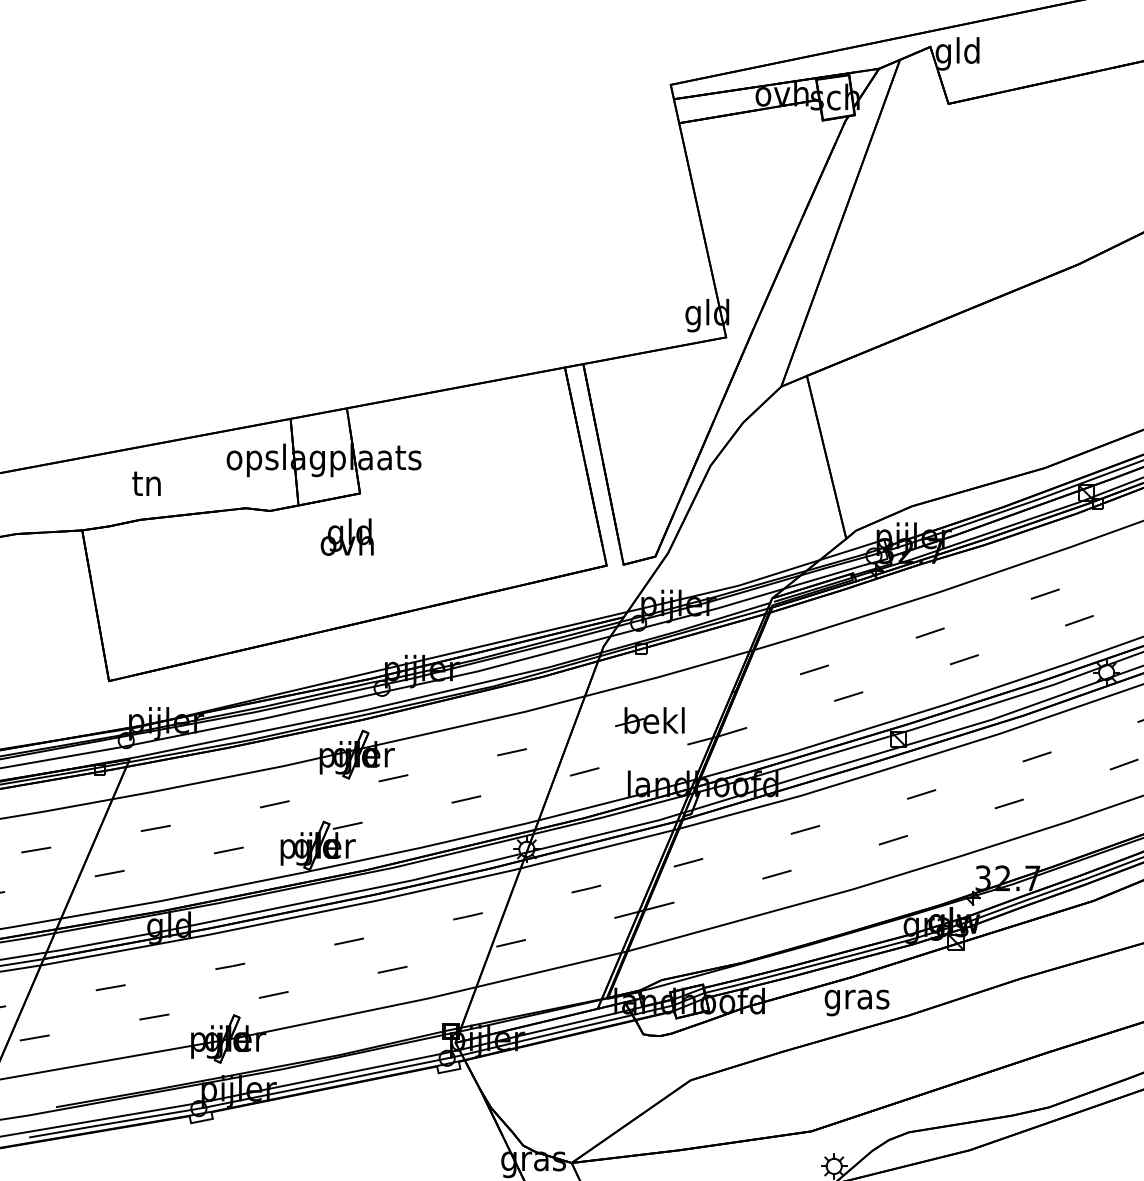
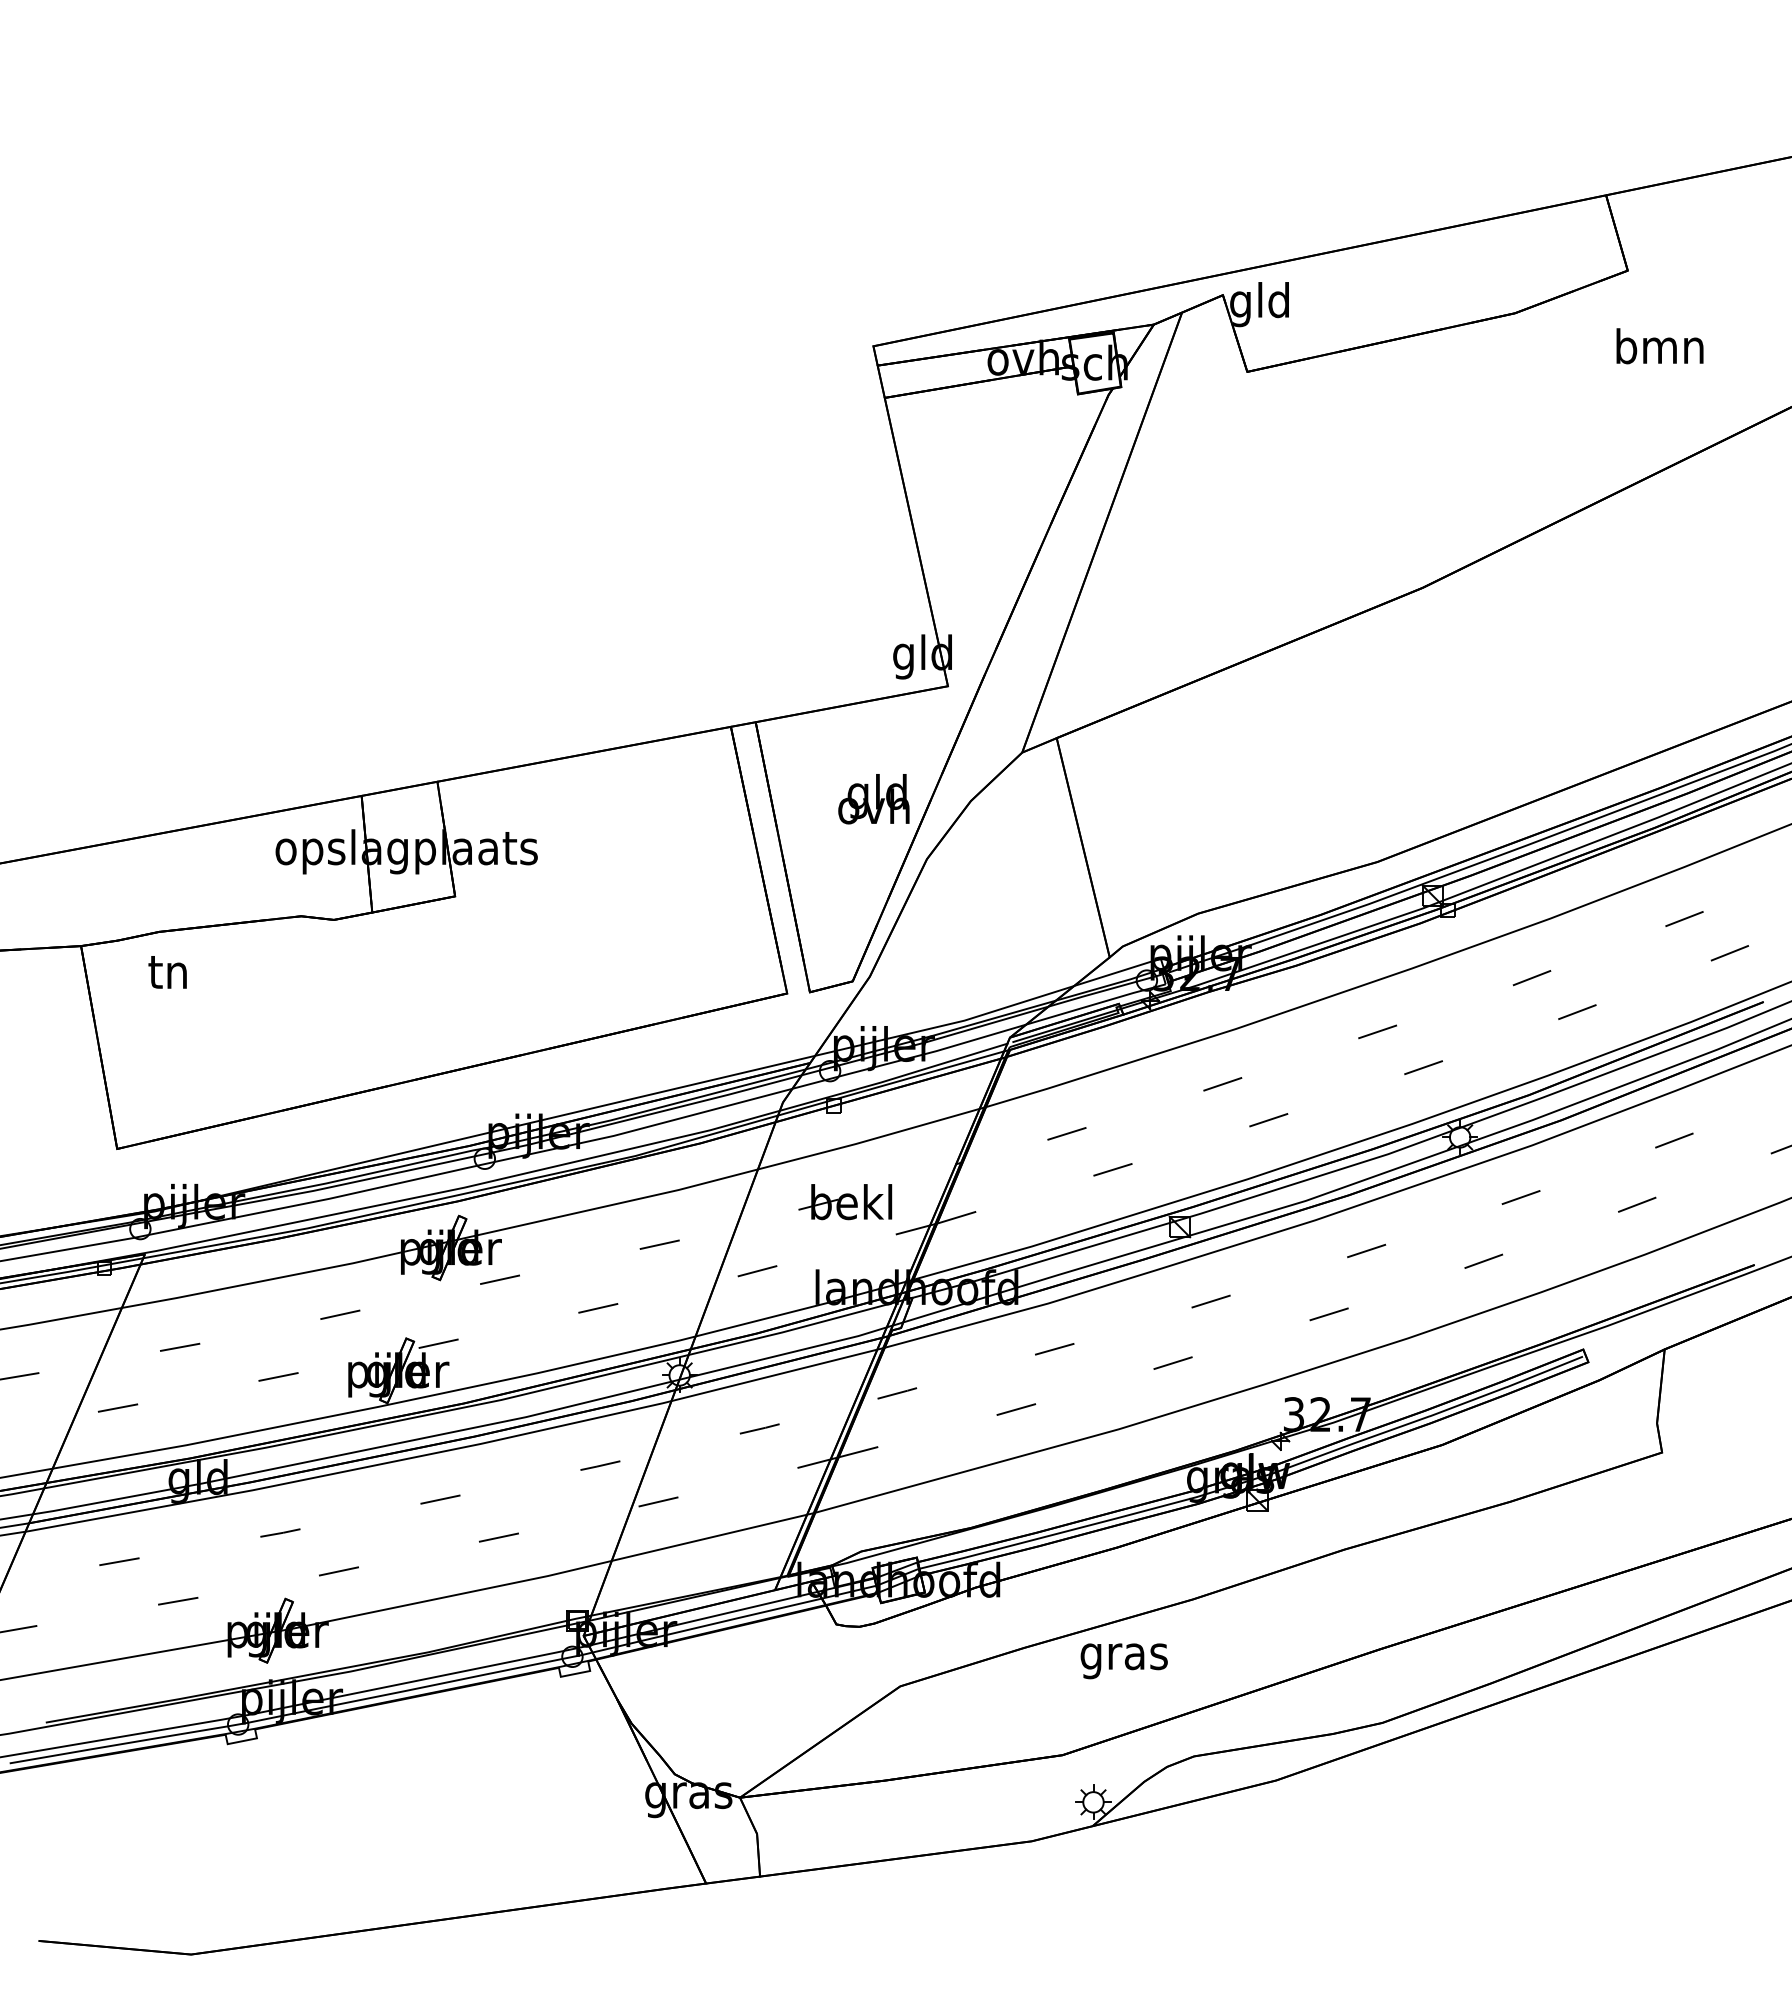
text: (146, 483) -> (167, 972), moved
text: (346, 537) -> (873, 799), moved
text: (856, 1003) -> (1123, 1661), moved

